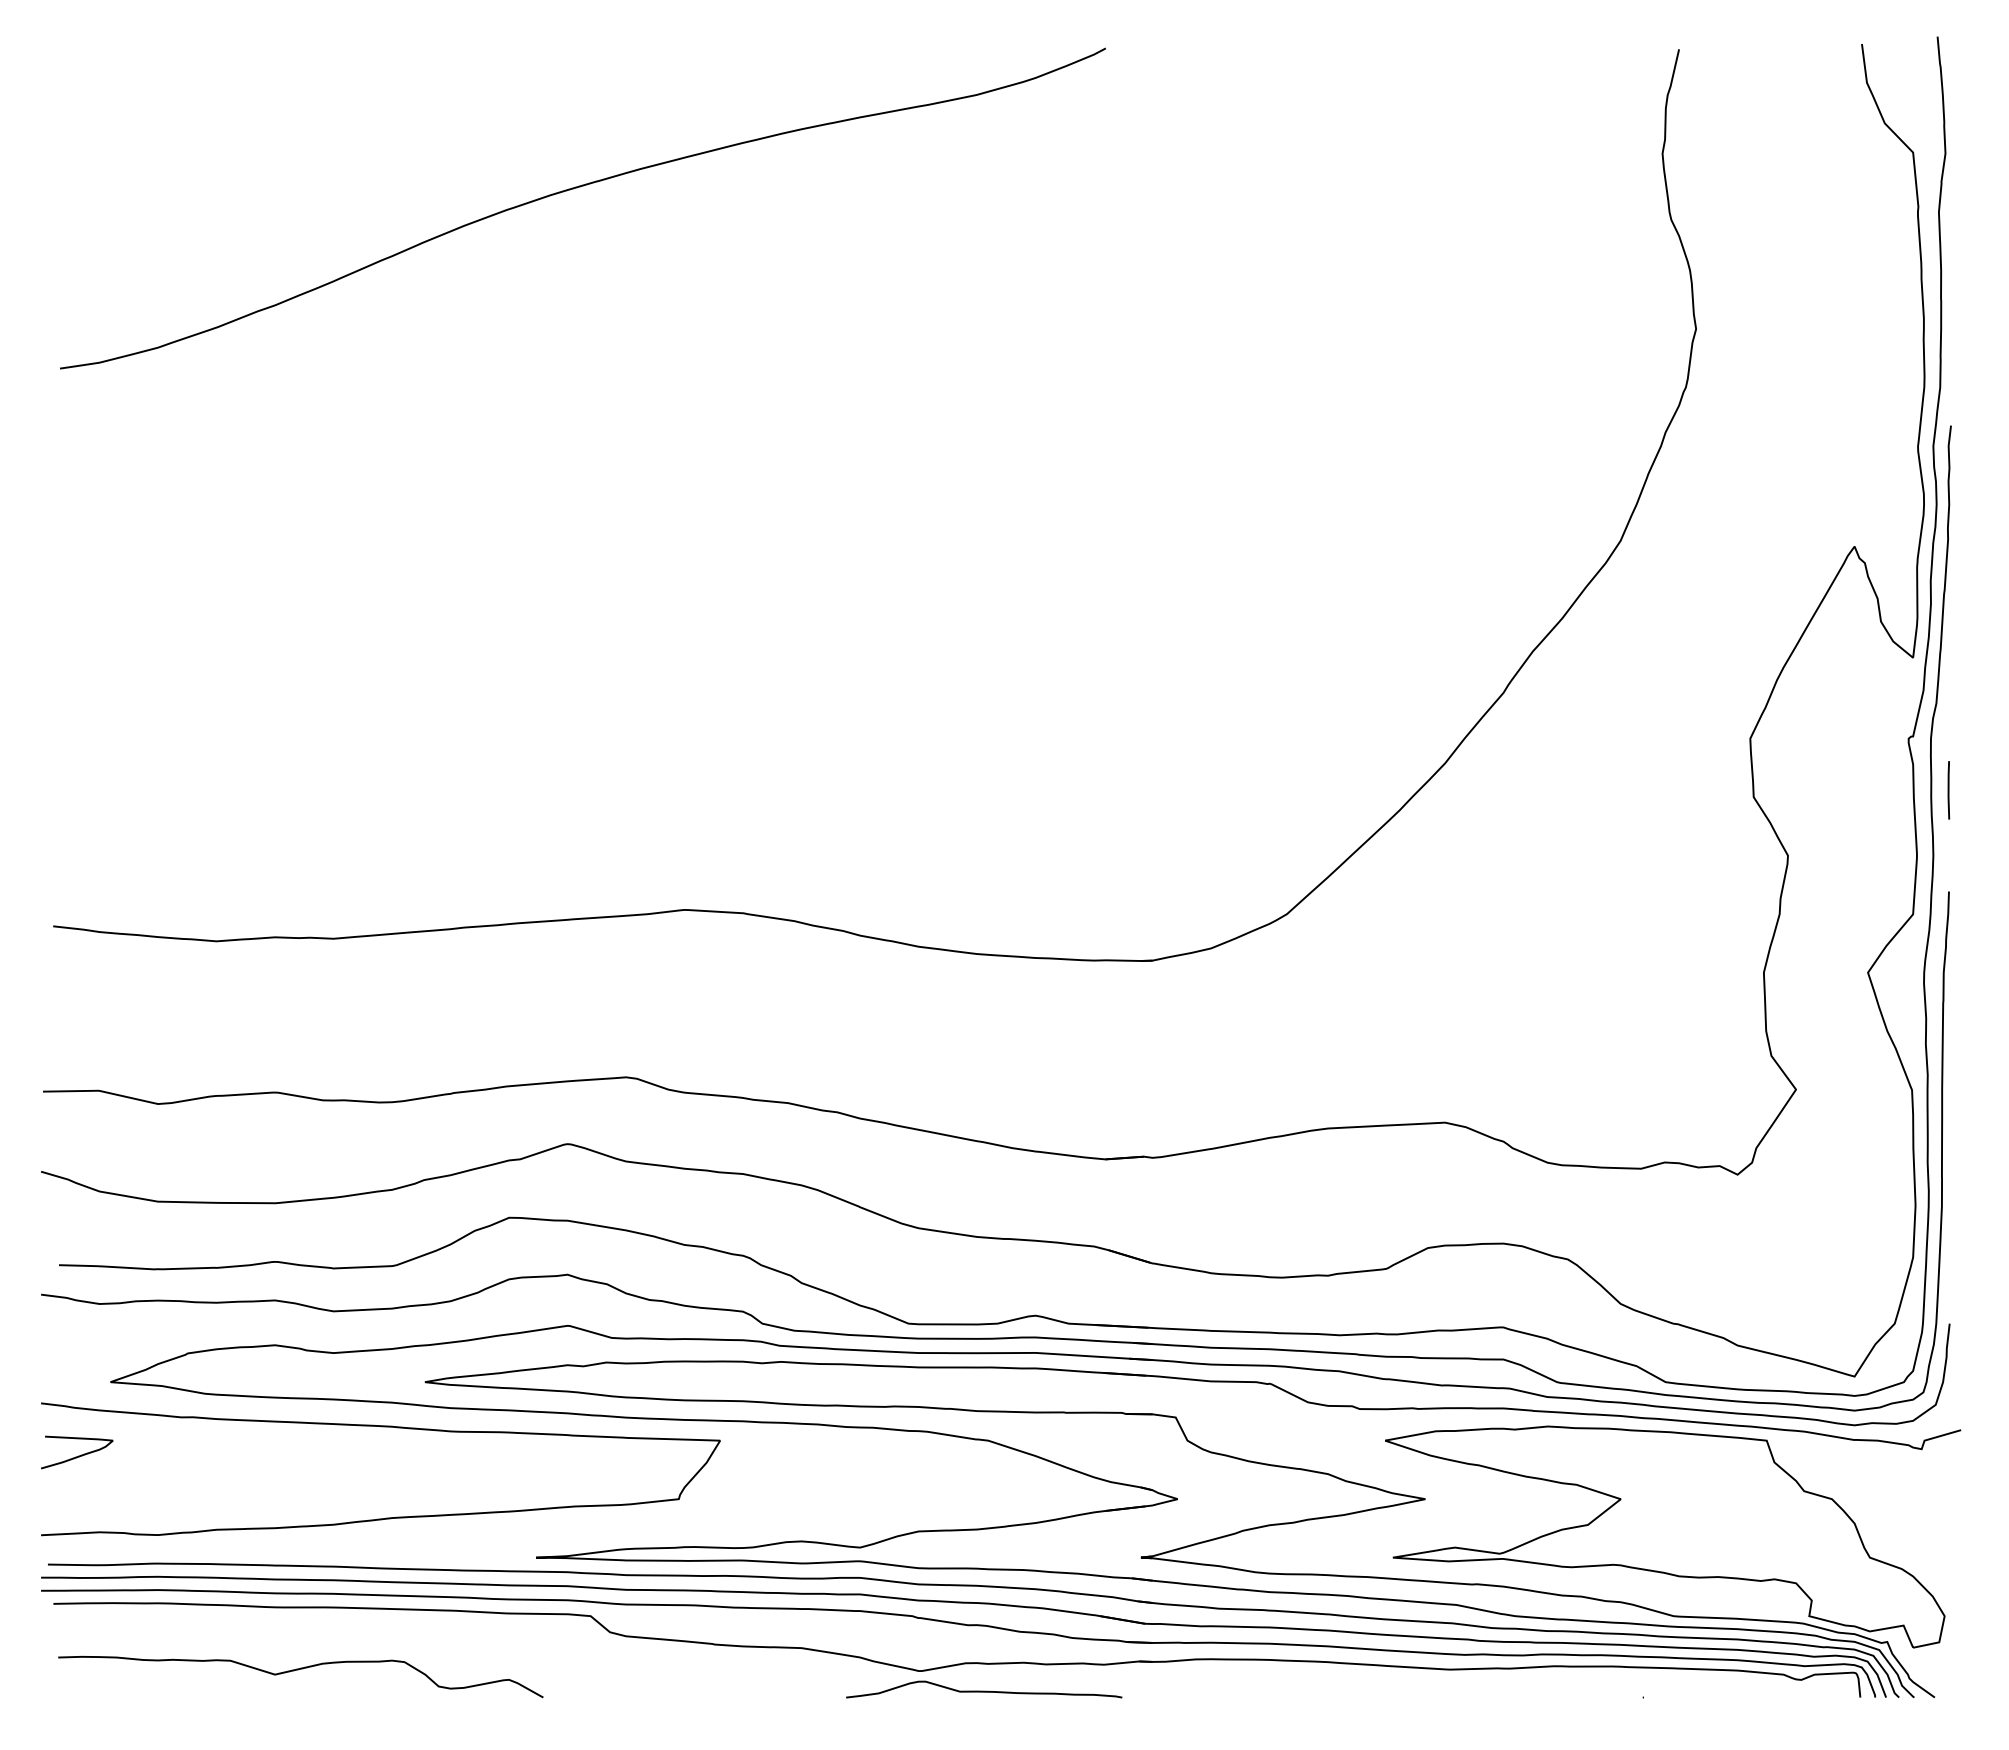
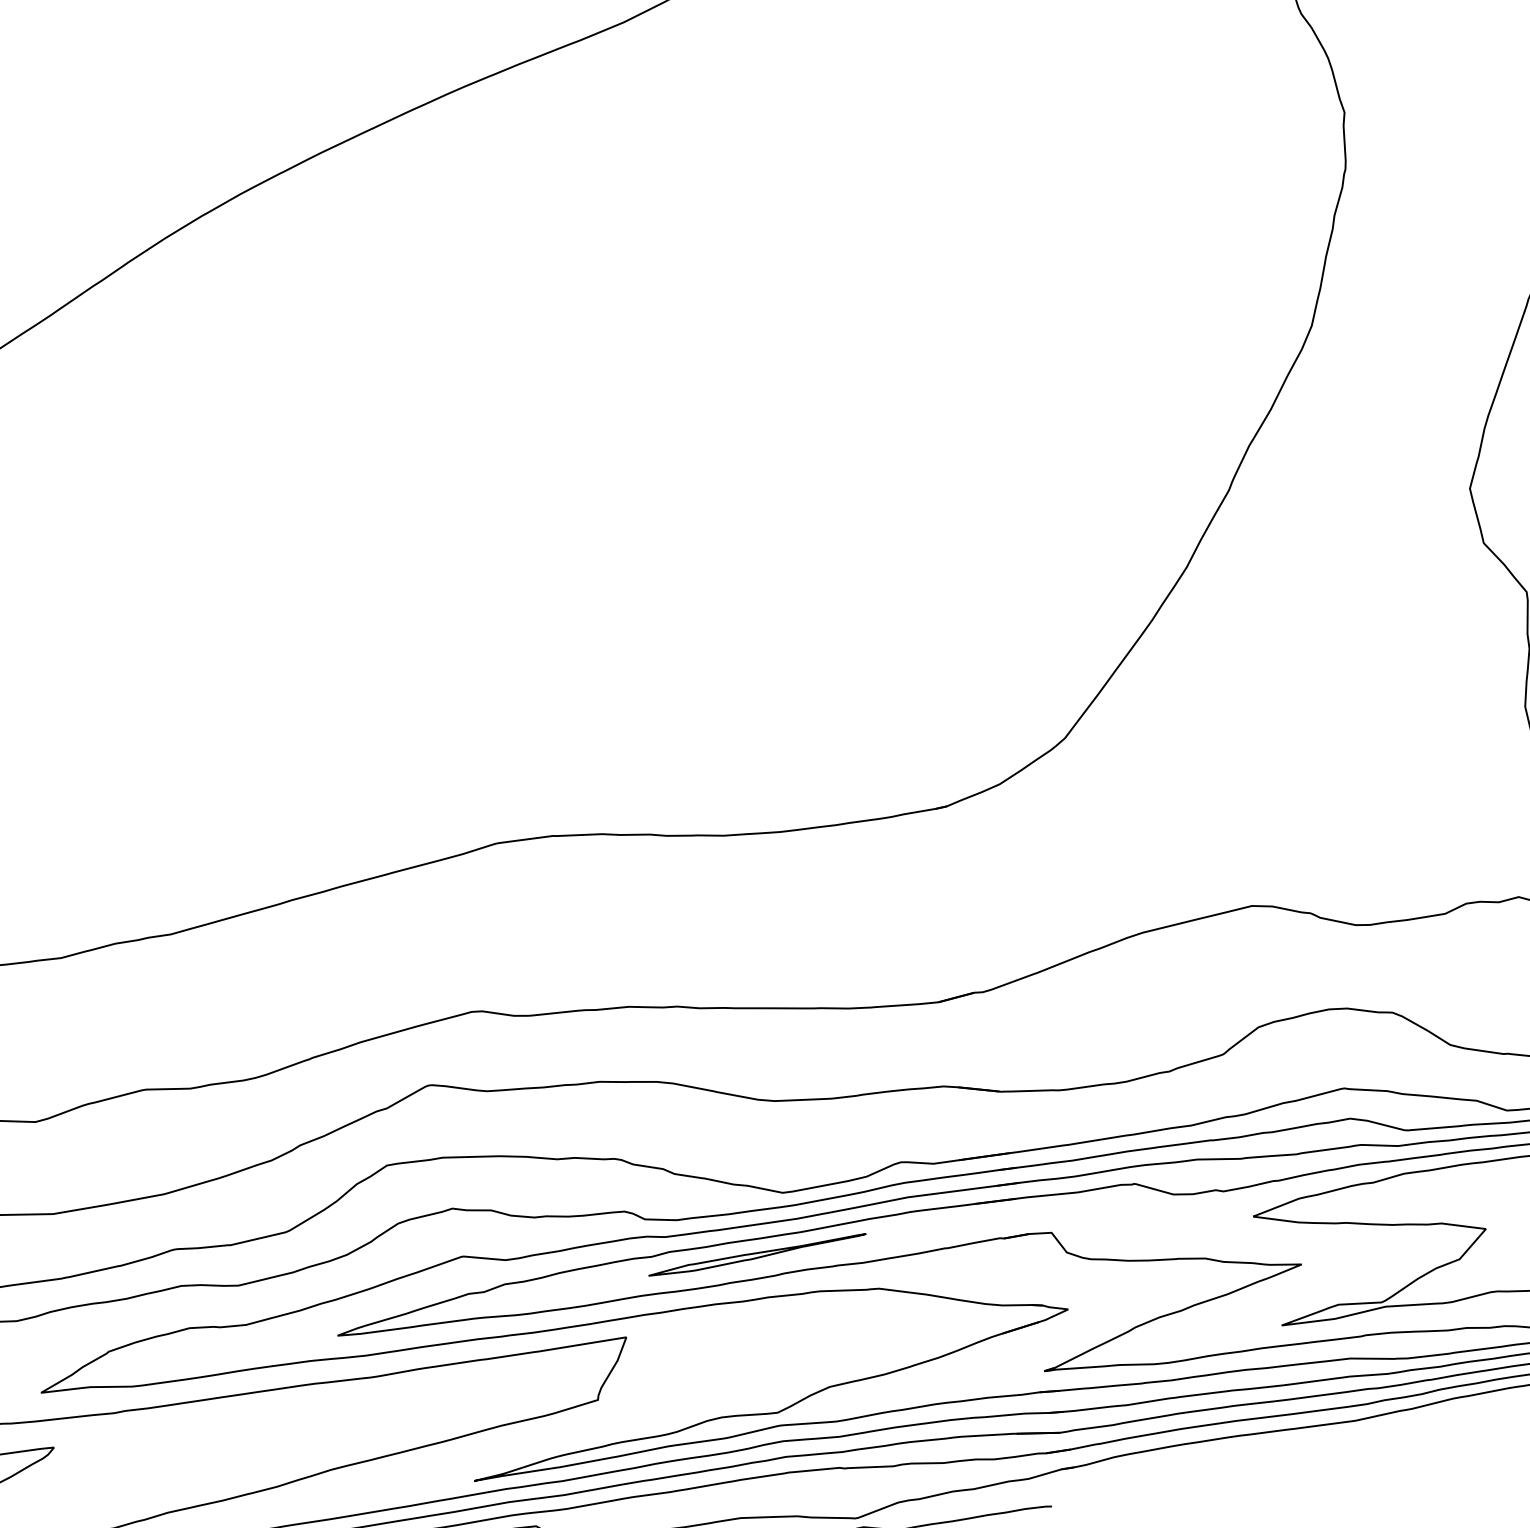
part: (870, 1382) -> (757, 1255), added

